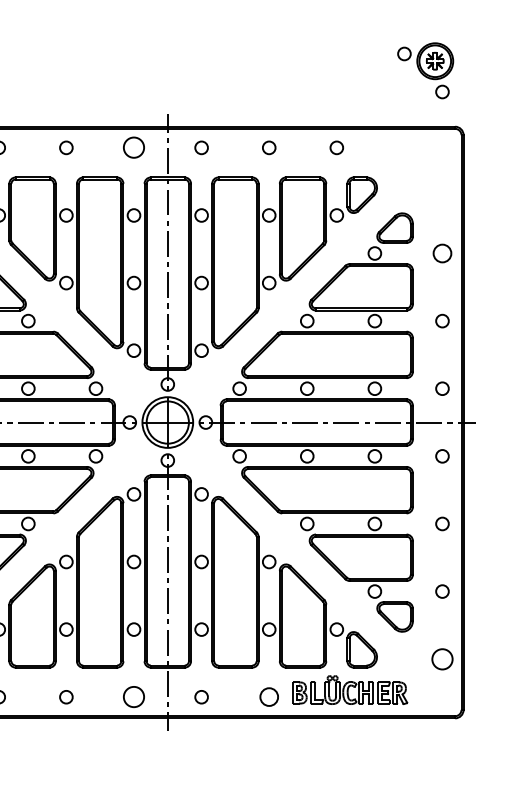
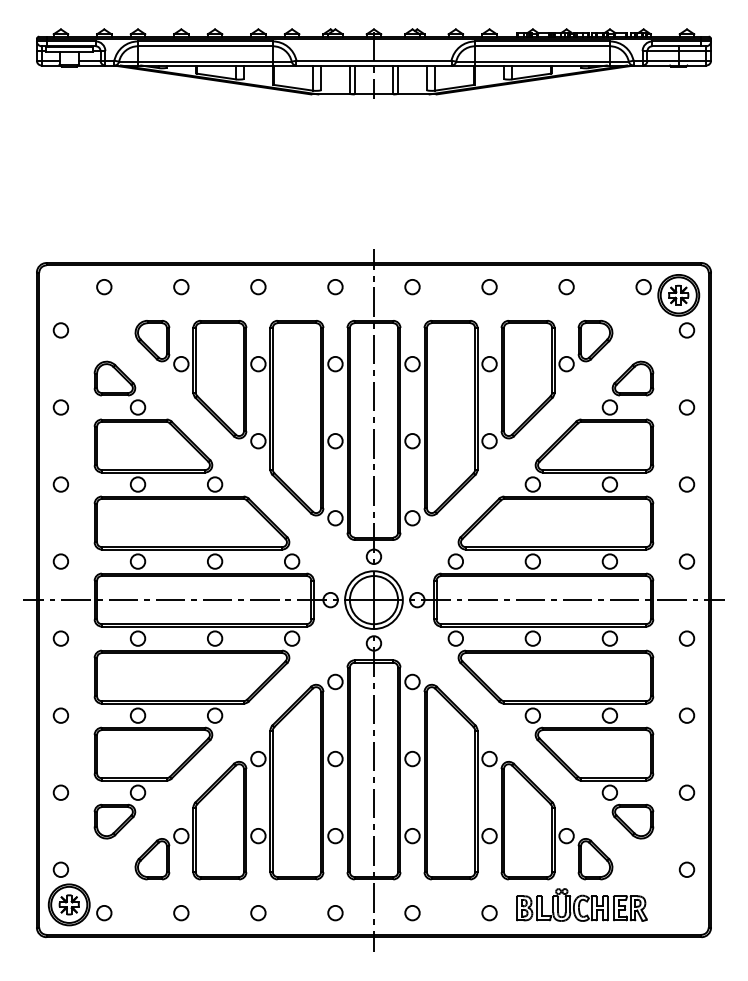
part: (425, 71) -> (667, 306), moved
circle: (134, 148) -> (335, 287), size x0.62
circle: (442, 253) -> (686, 407), size x0.71
circle: (442, 658) -> (686, 869), size x0.62
circle: (134, 697) -> (335, 913), size x0.62
circle: (269, 697) -> (489, 913), size x0.71

